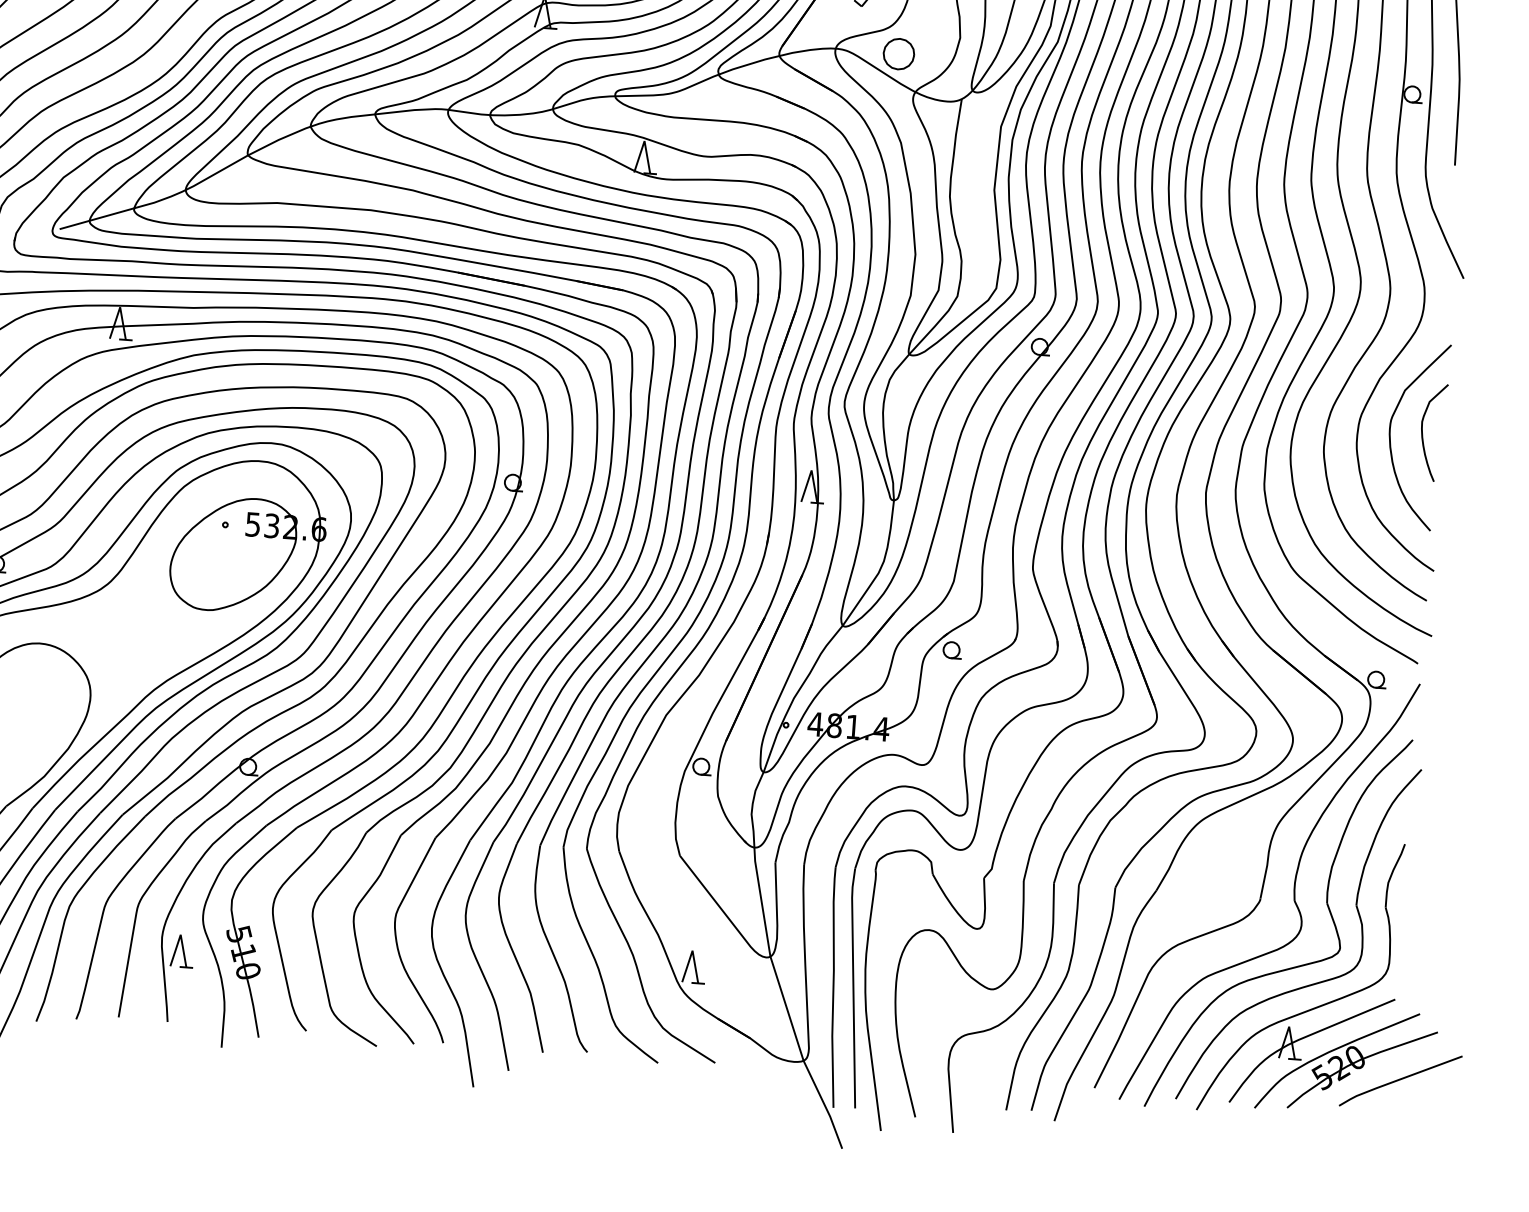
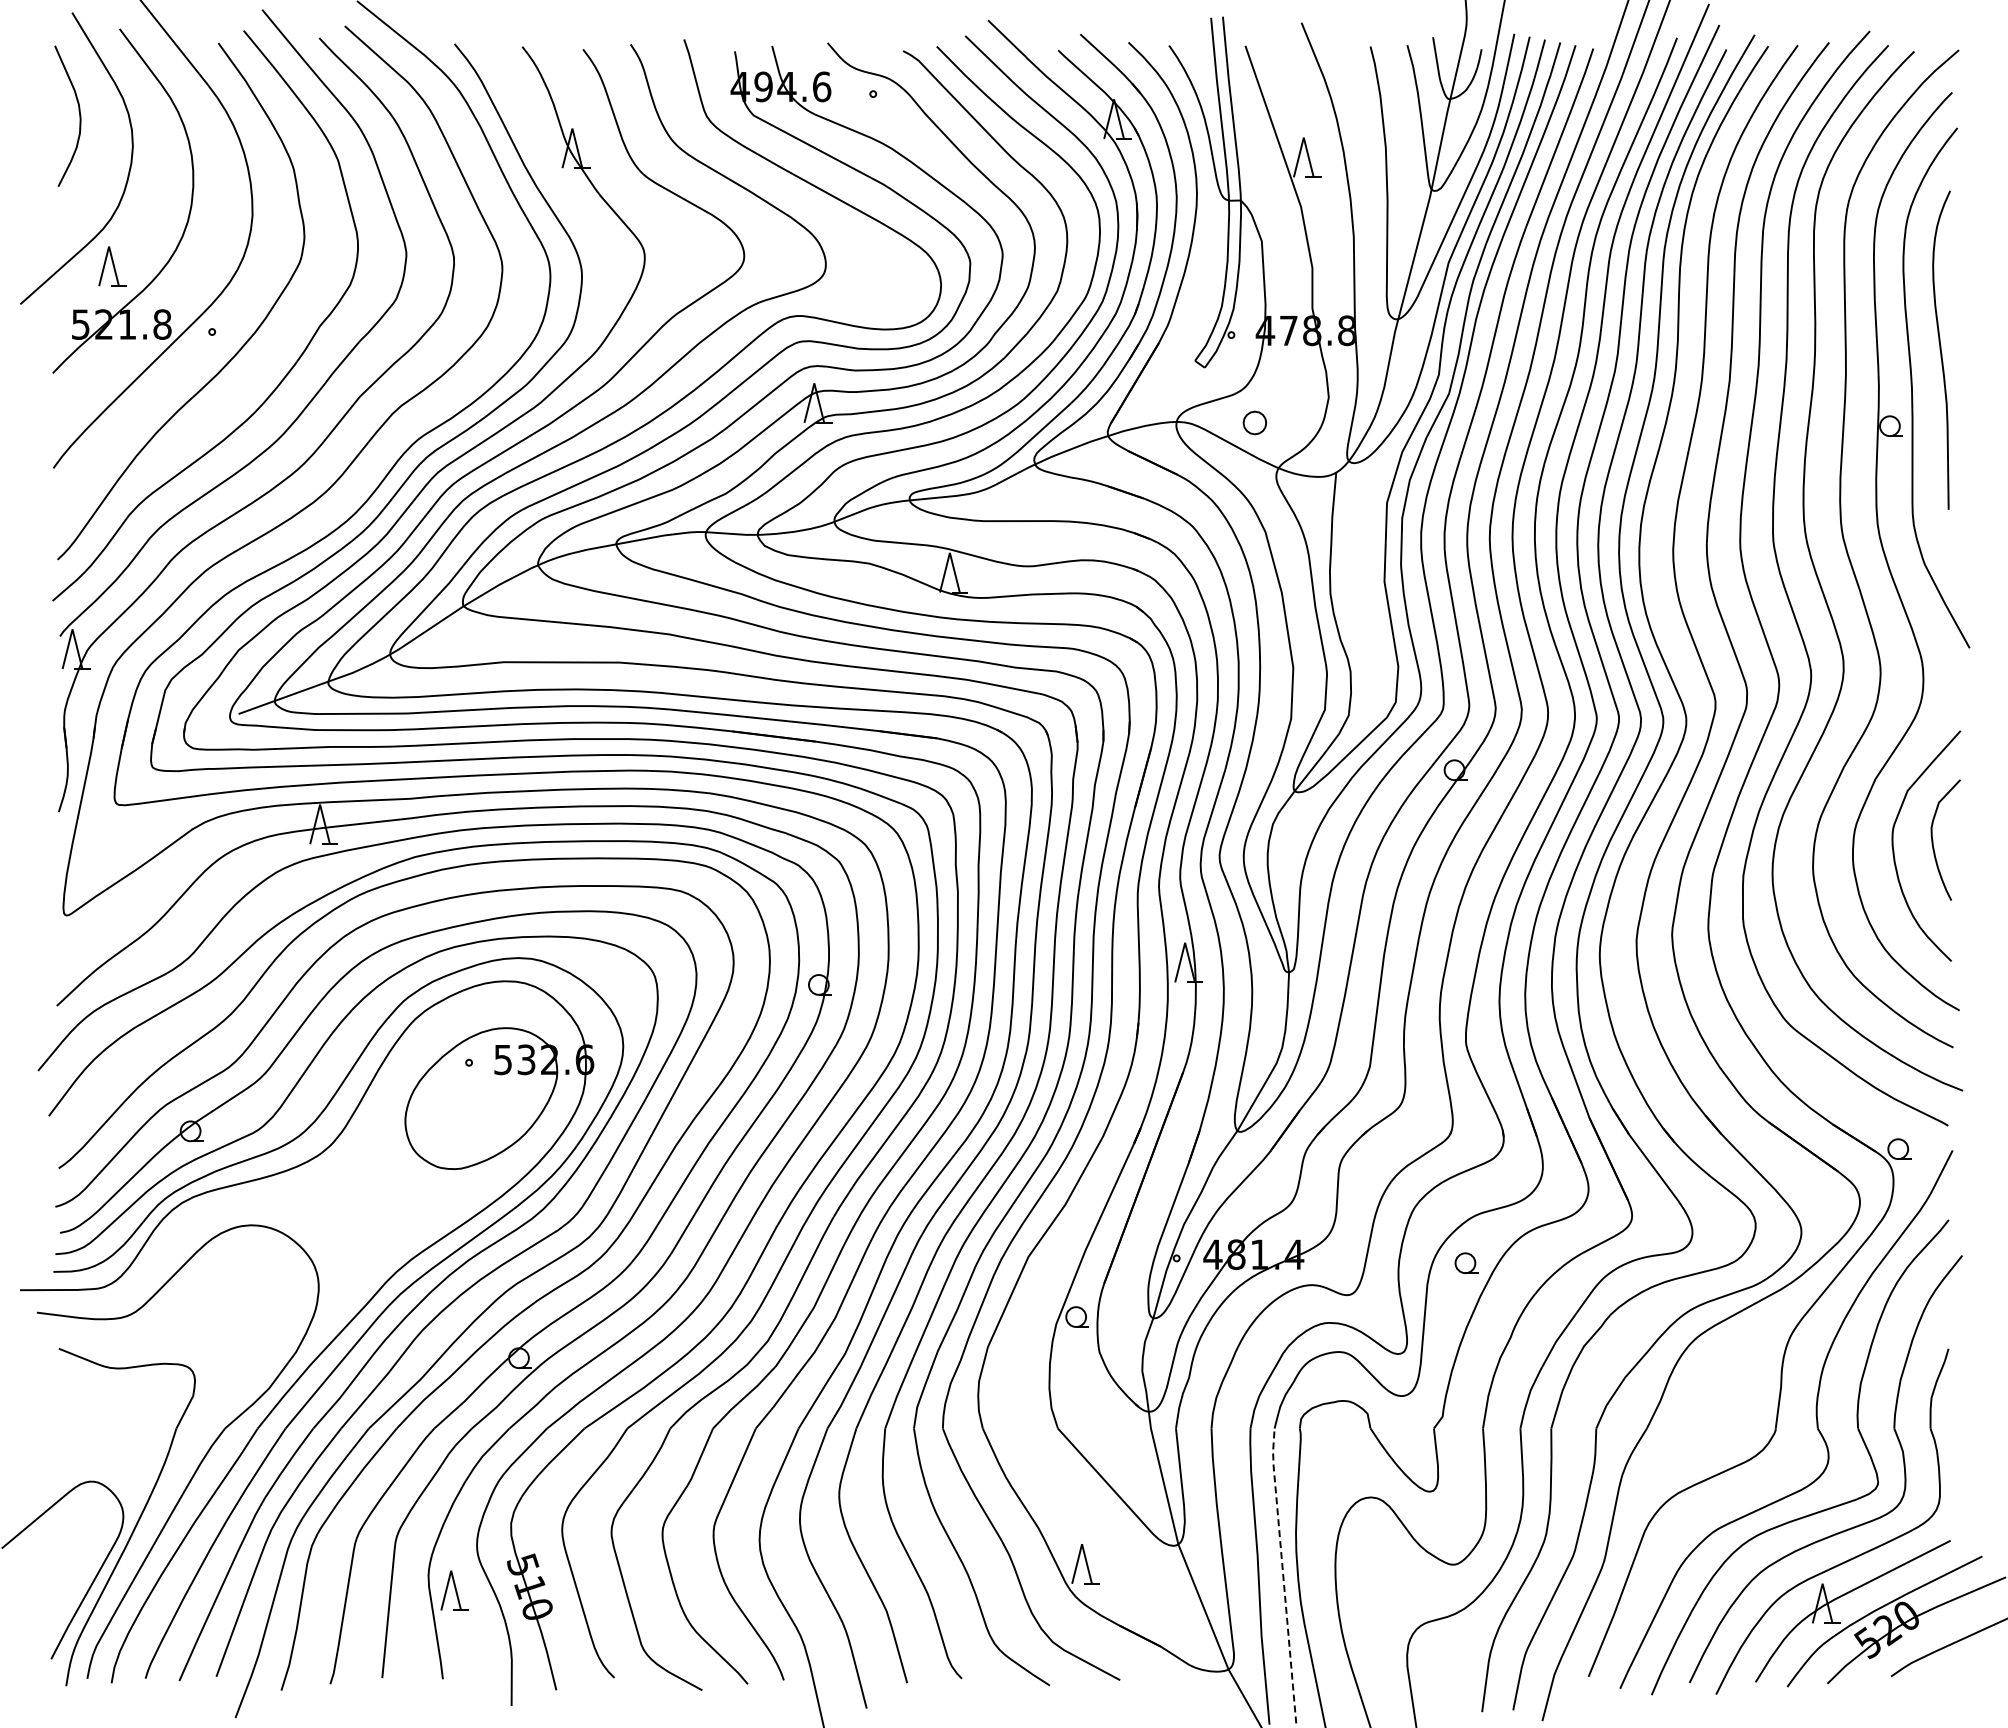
part: (898, 53) -> (1254, 422), size x0.6
part: (952, 649) -> (1466, 1262), moved
line: (853, 987) -> (1283, 1574), solid -> dashed

